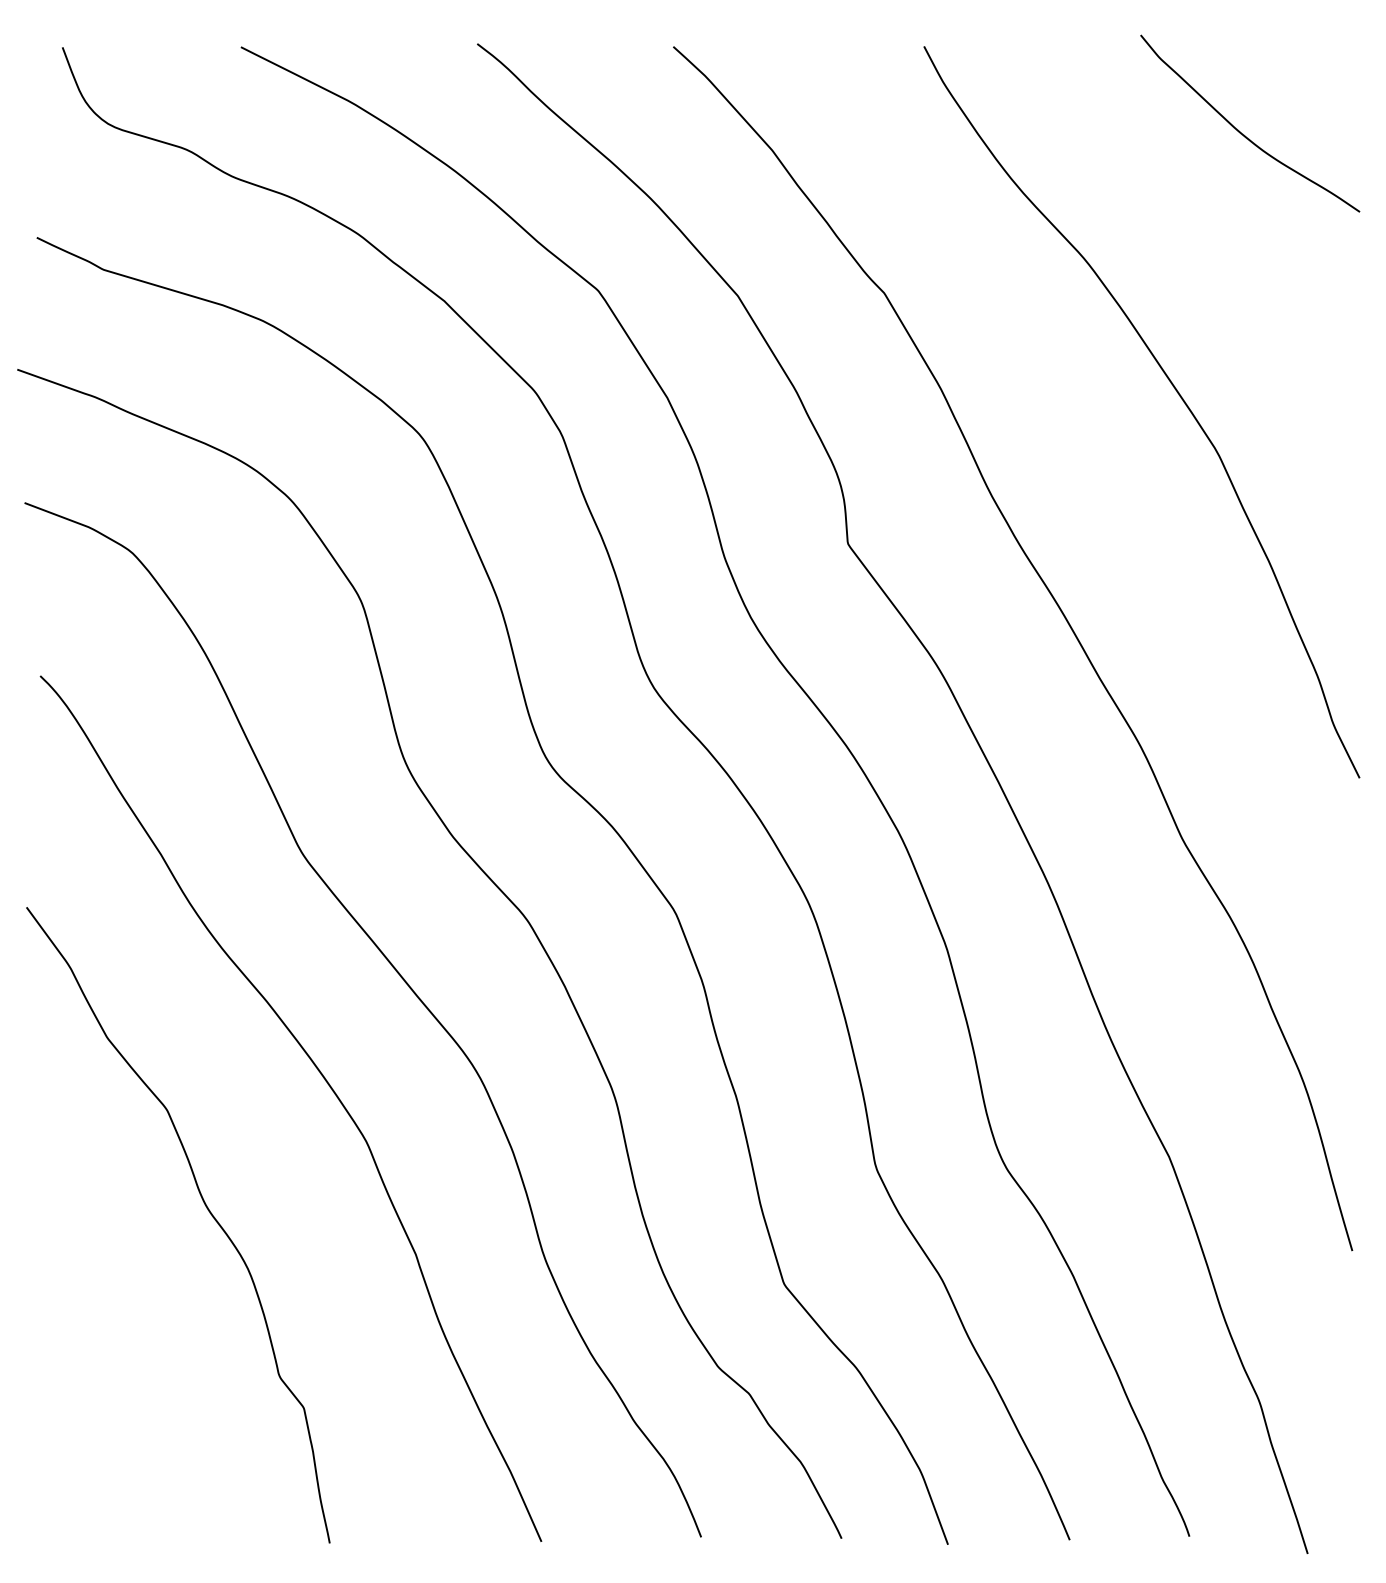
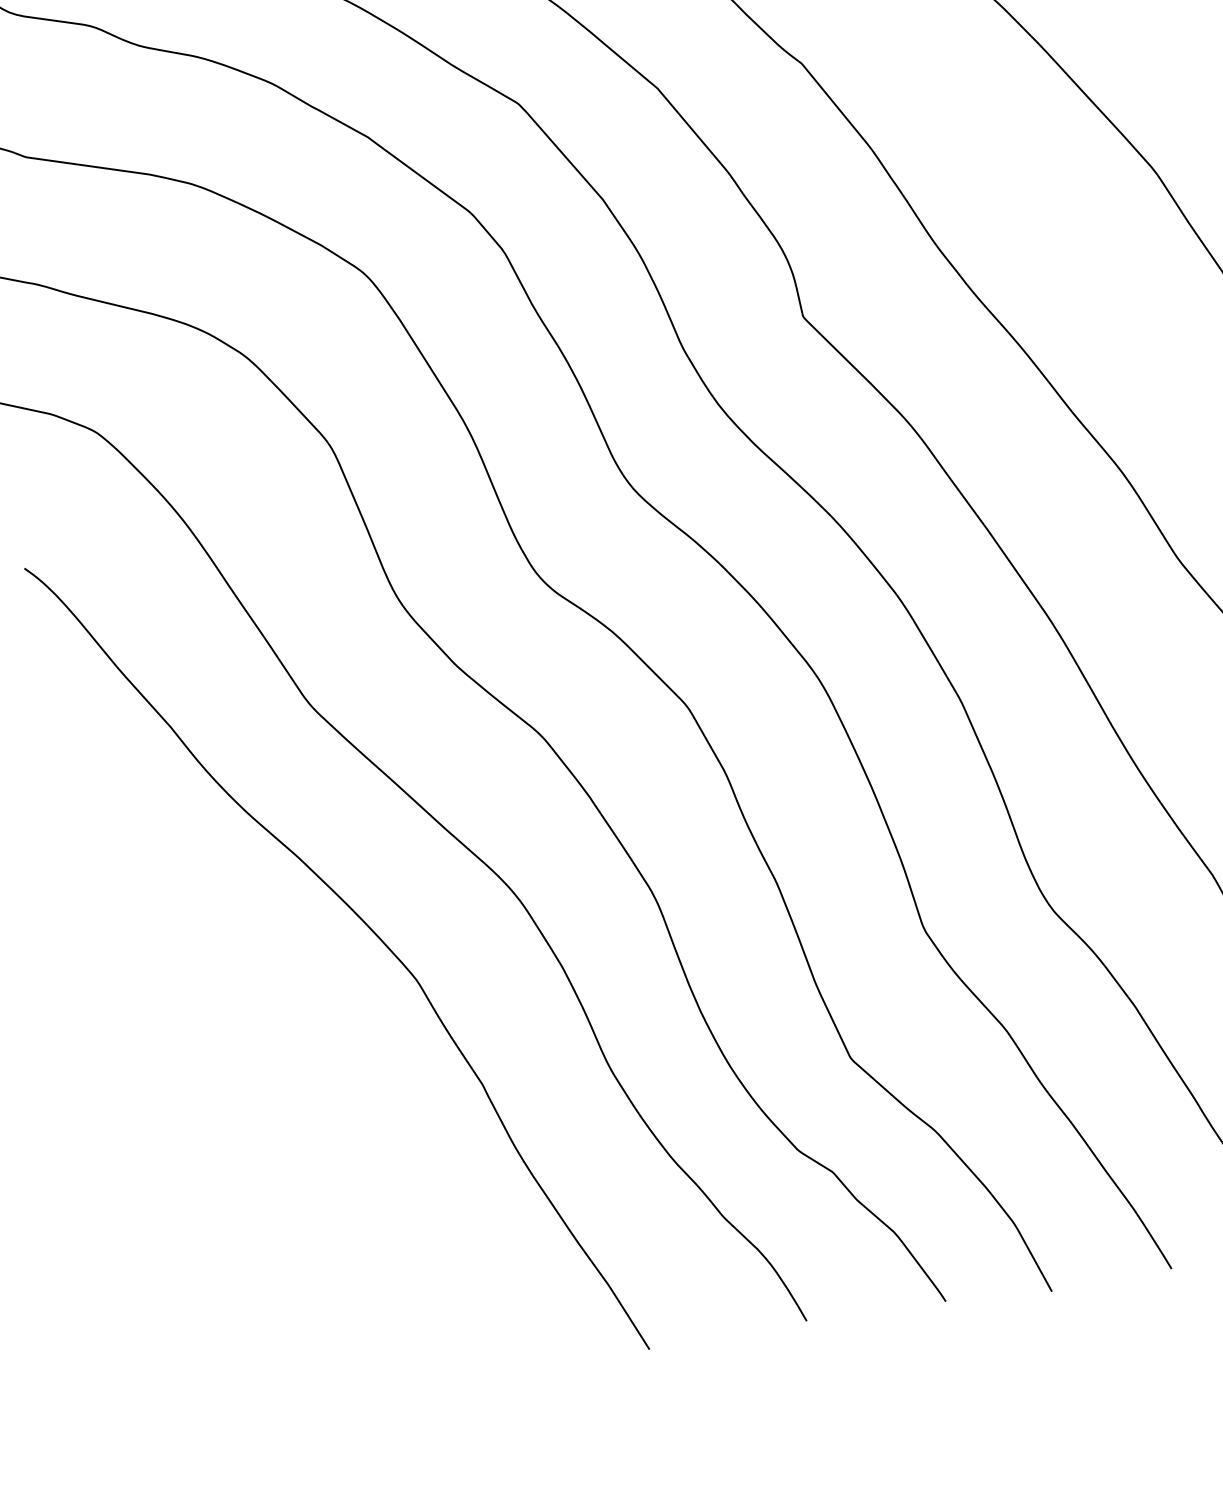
curve: (207, 1210) -> (269, 1071), removed

